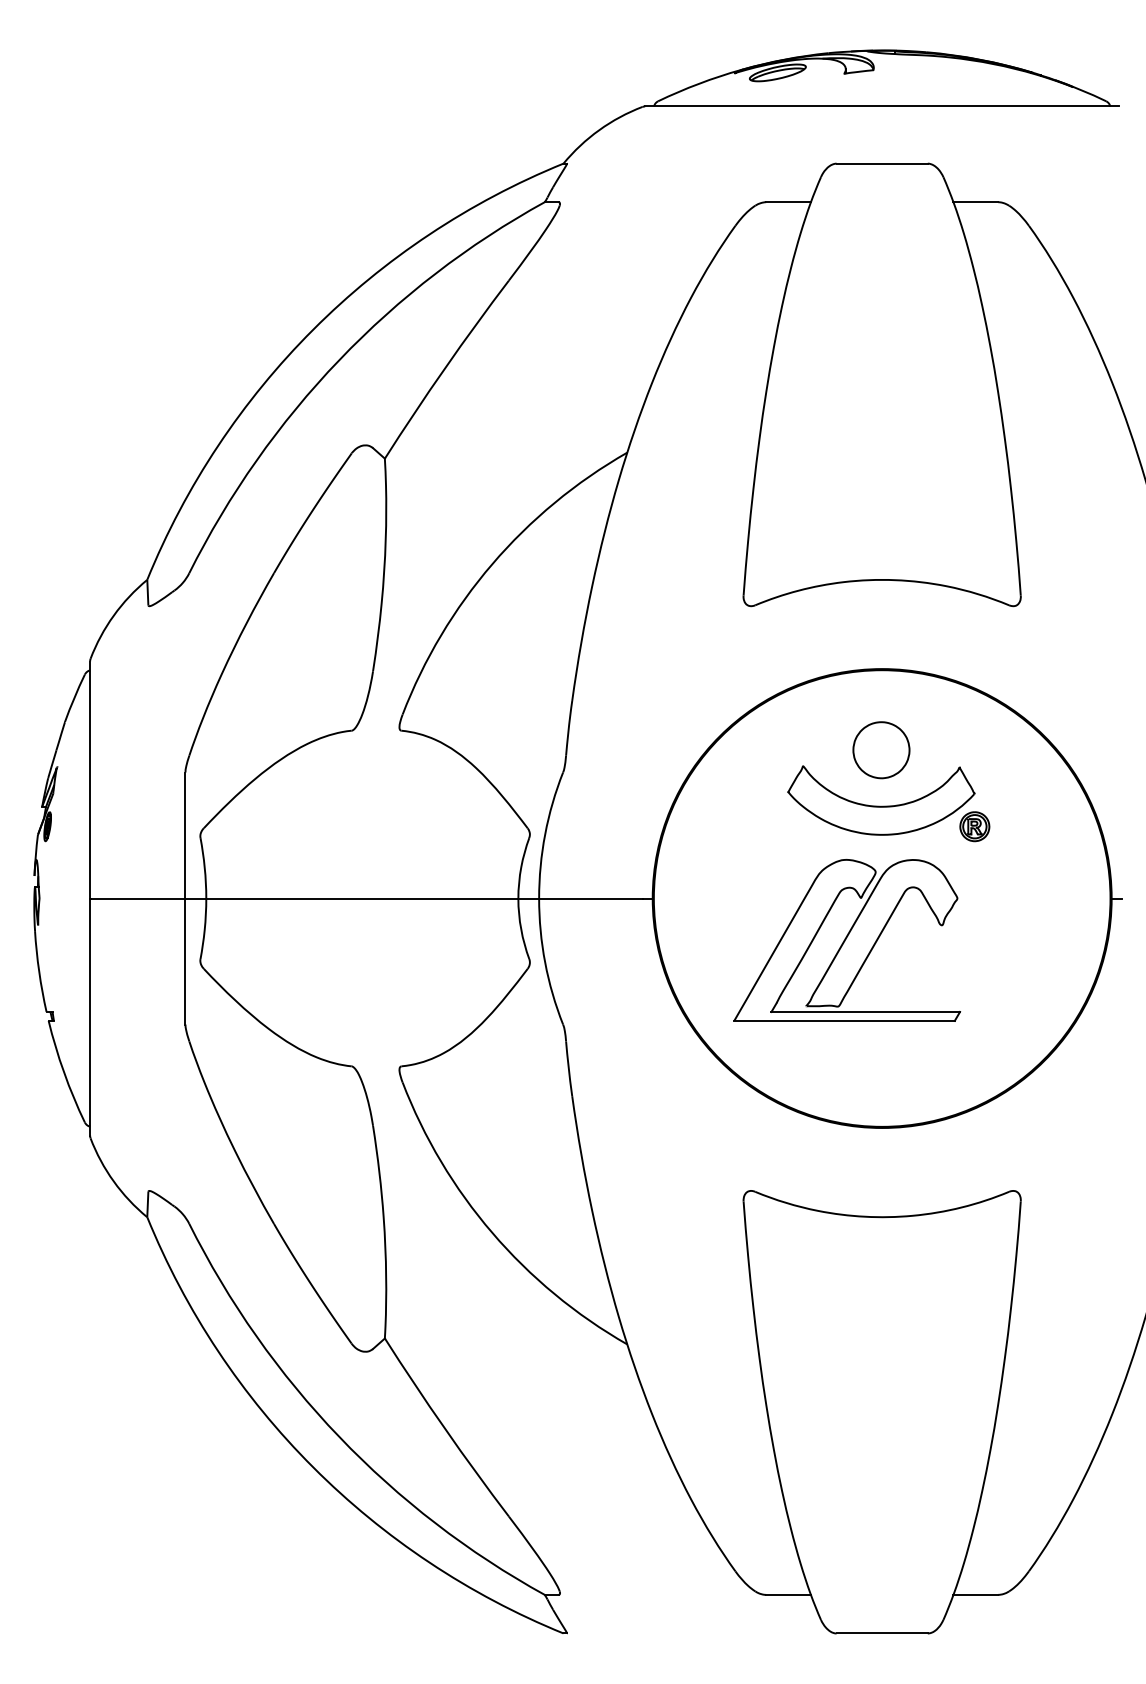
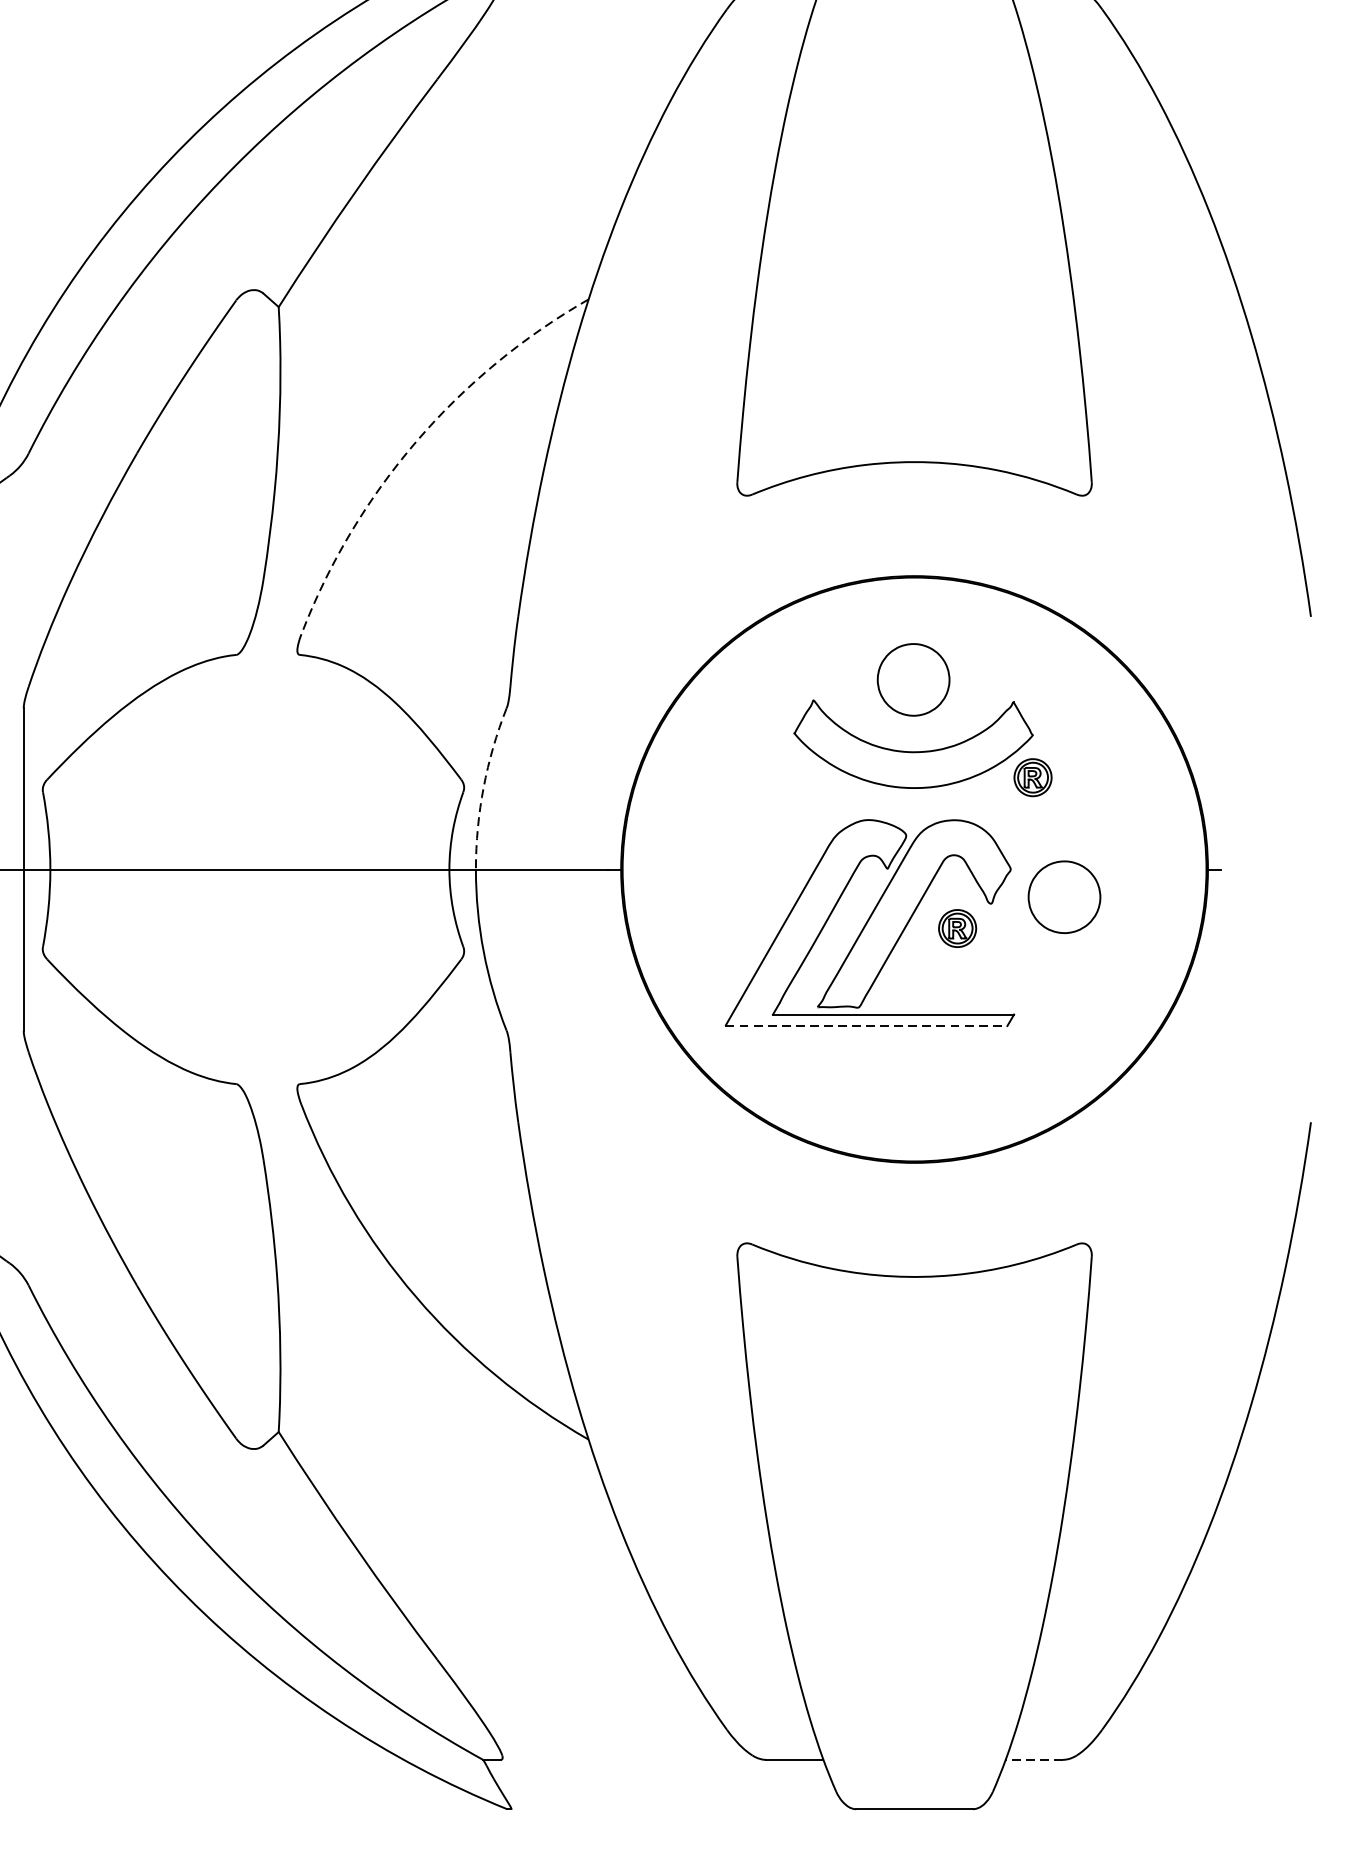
arc: (492, 564) -> (416, 442), solid -> dashed
arc: (545, 834) -> (484, 787), solid -> dashed
part: (999, 920) -> (1064, 897), added
part: (915, 944) -> (957, 928), added
line: (845, 1020) -> (867, 1025), solid -> dashed
line: (975, 1594) -> (1033, 1759), solid -> dashed

